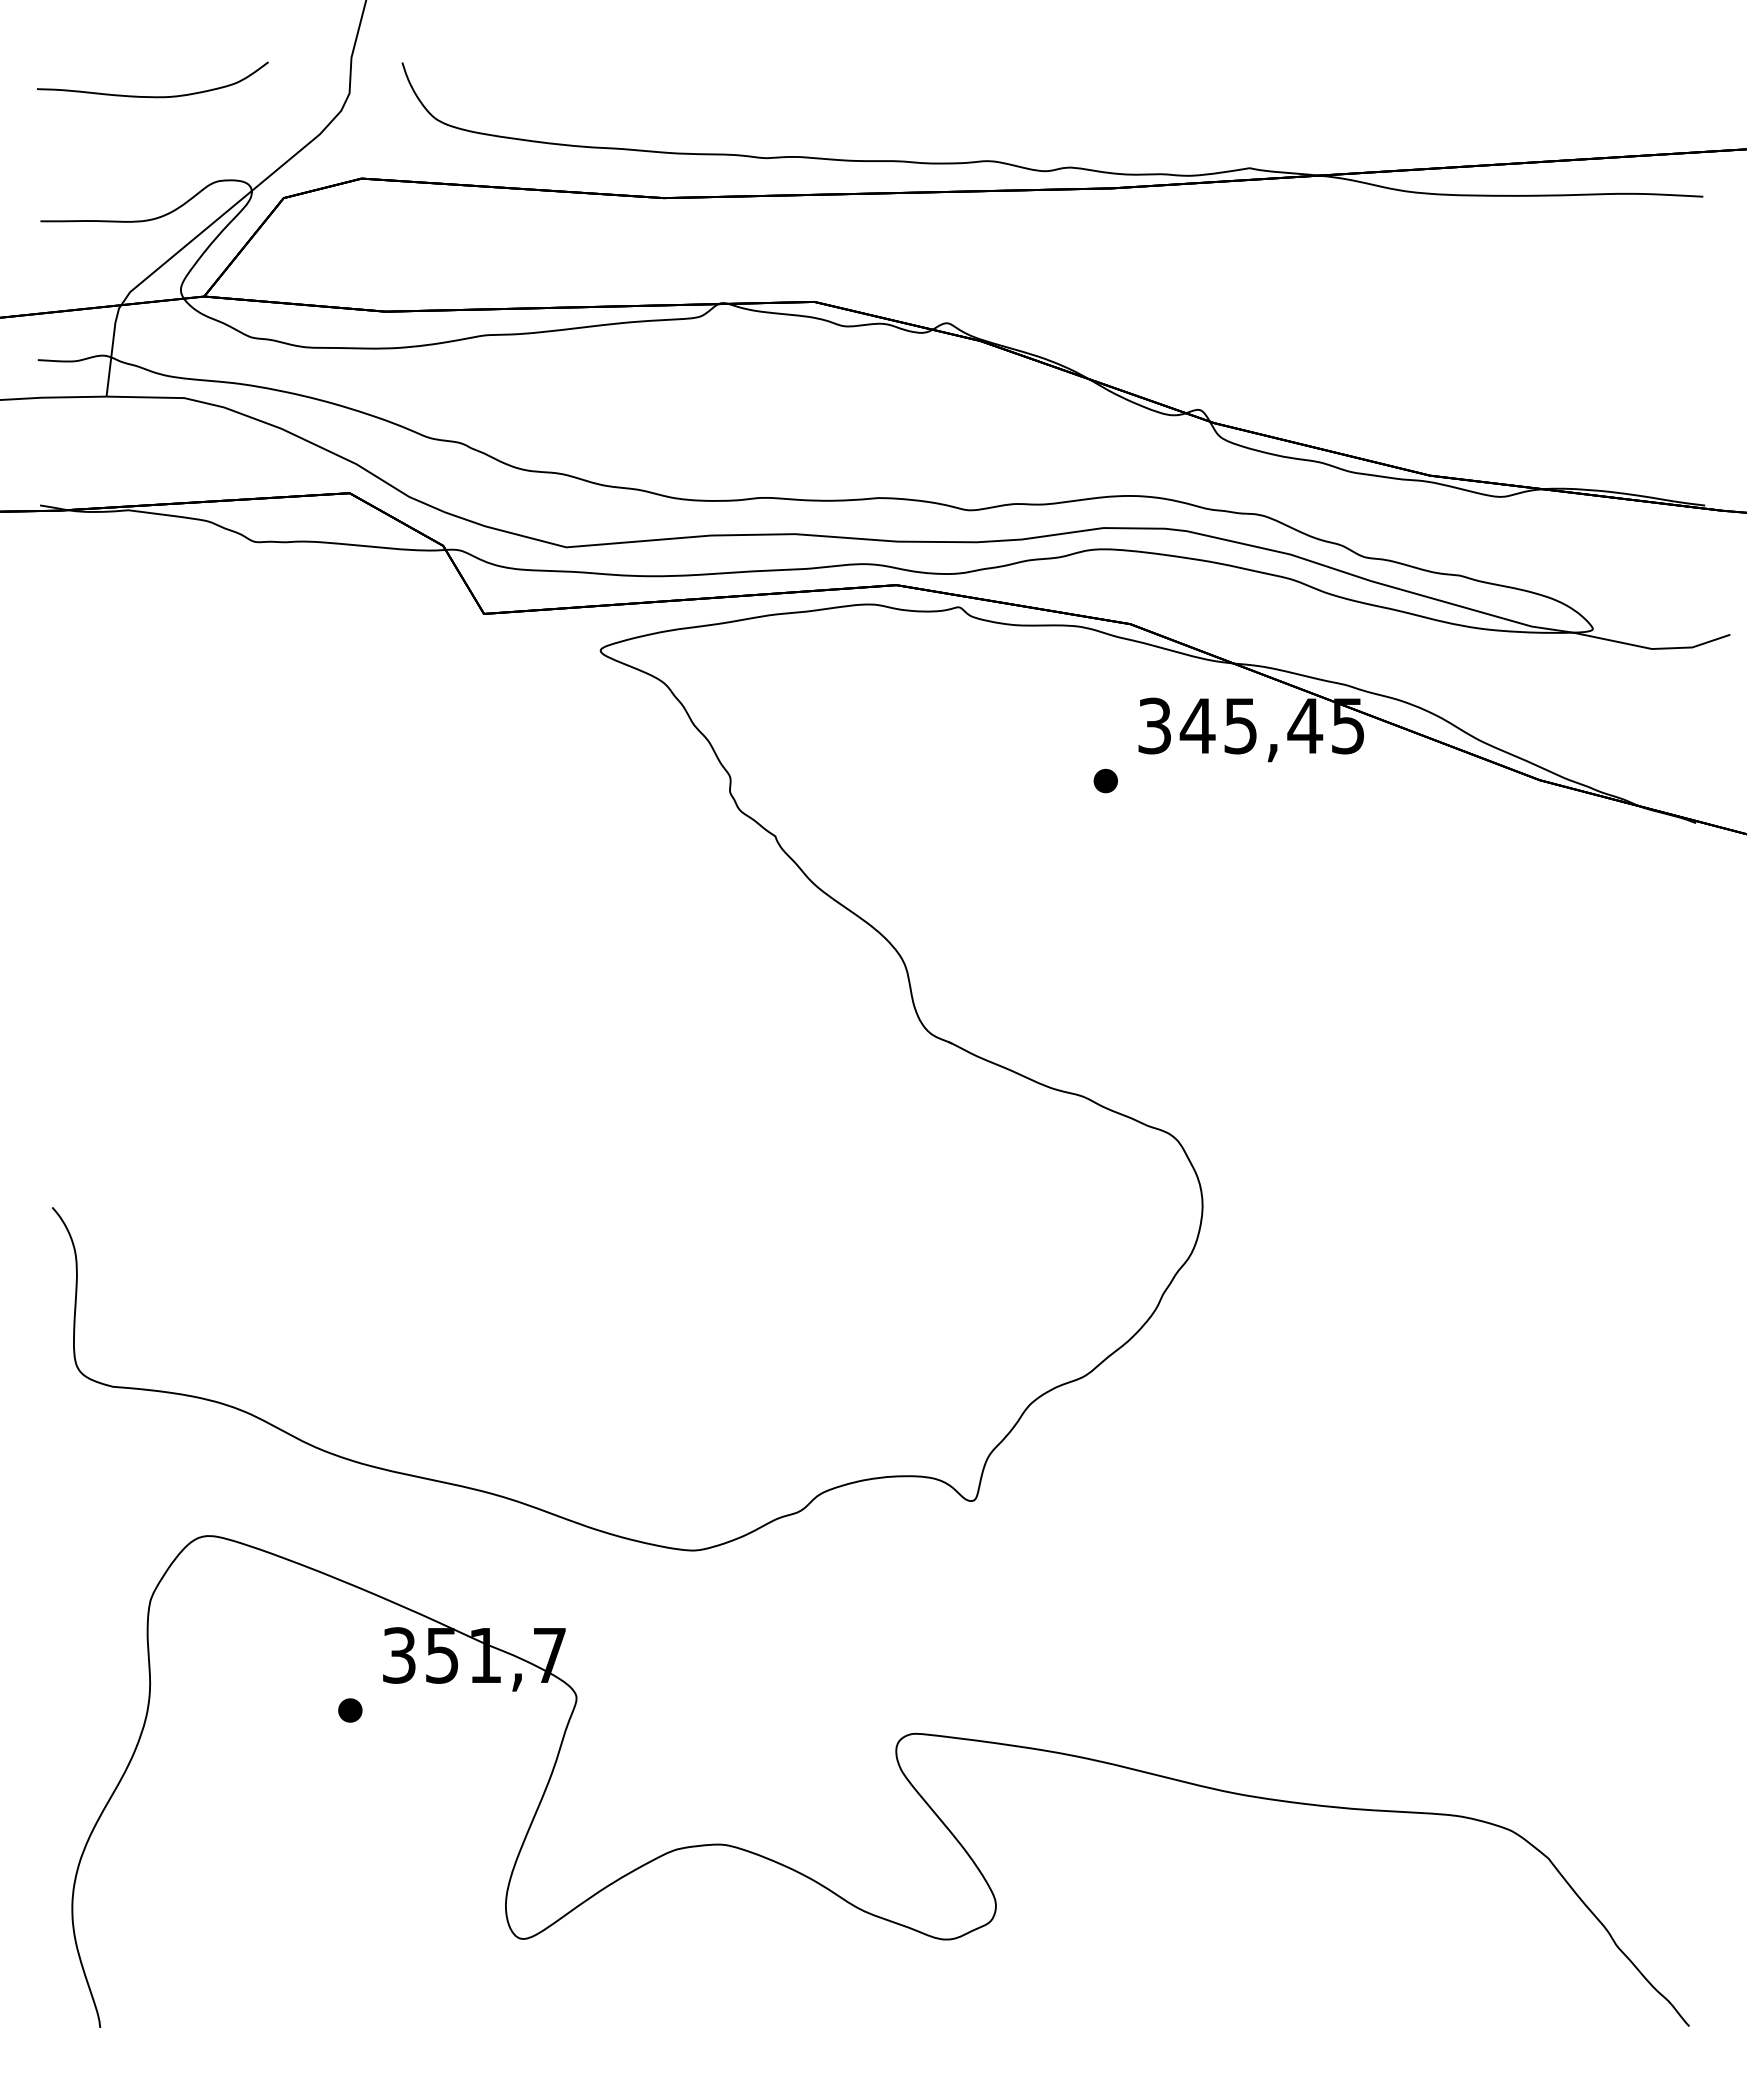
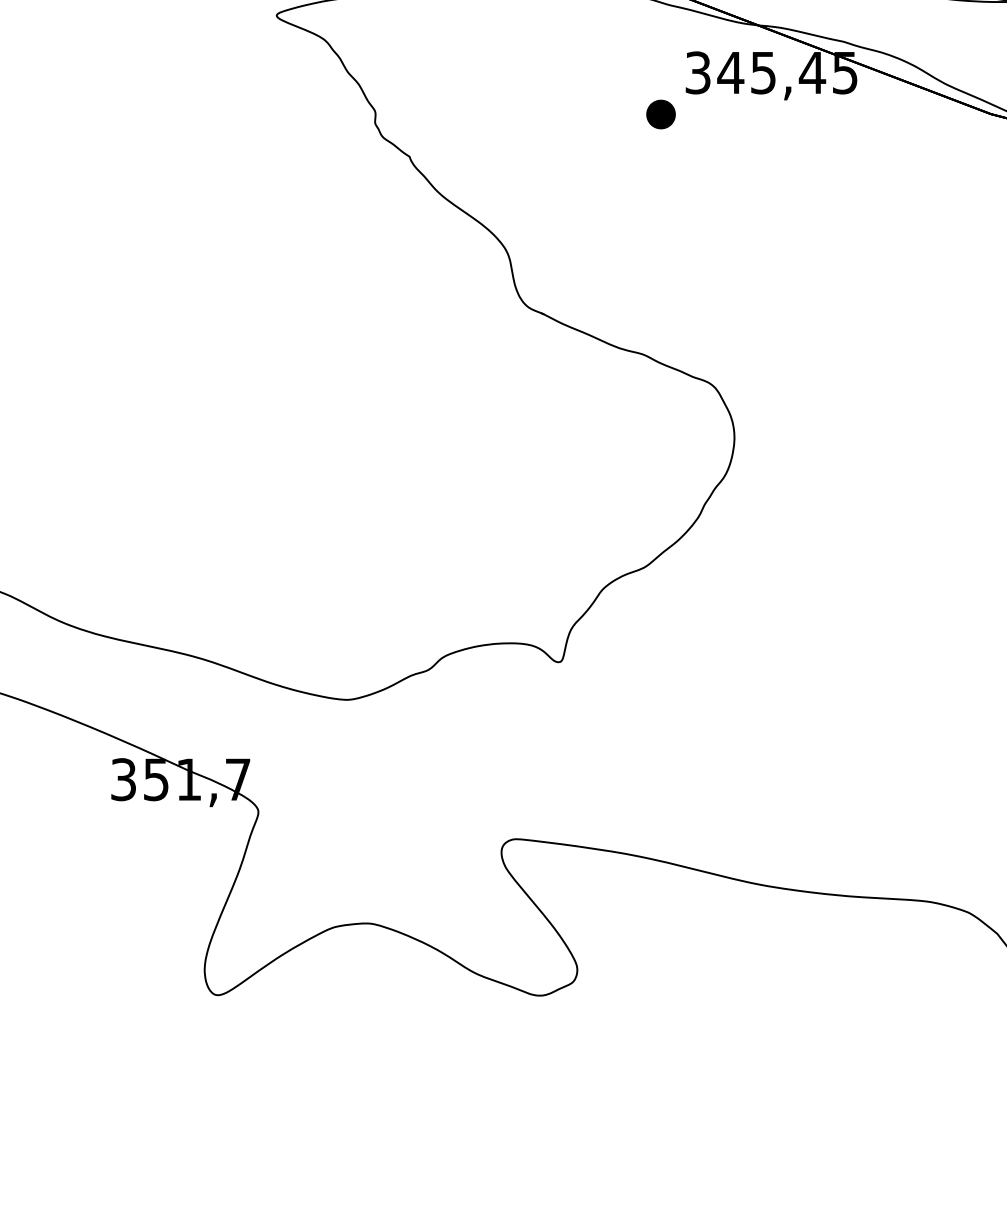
part: (1105, 781) -> (660, 115), size x1.6
part: (350, 1710) -> (86, 821), removed

